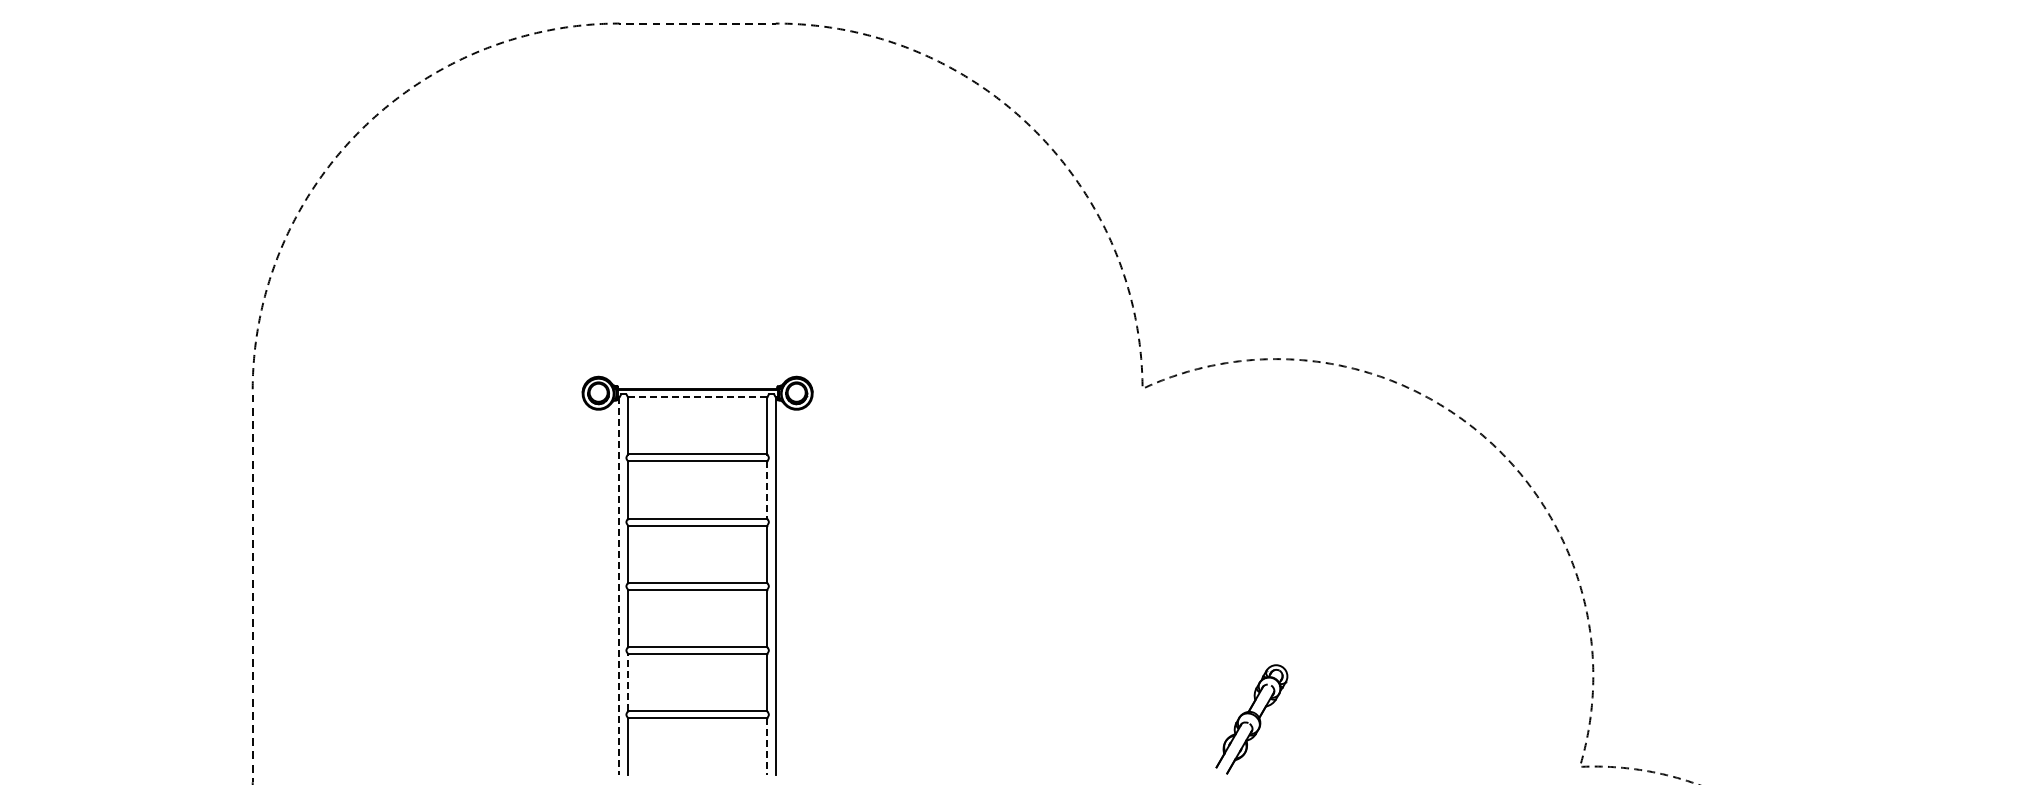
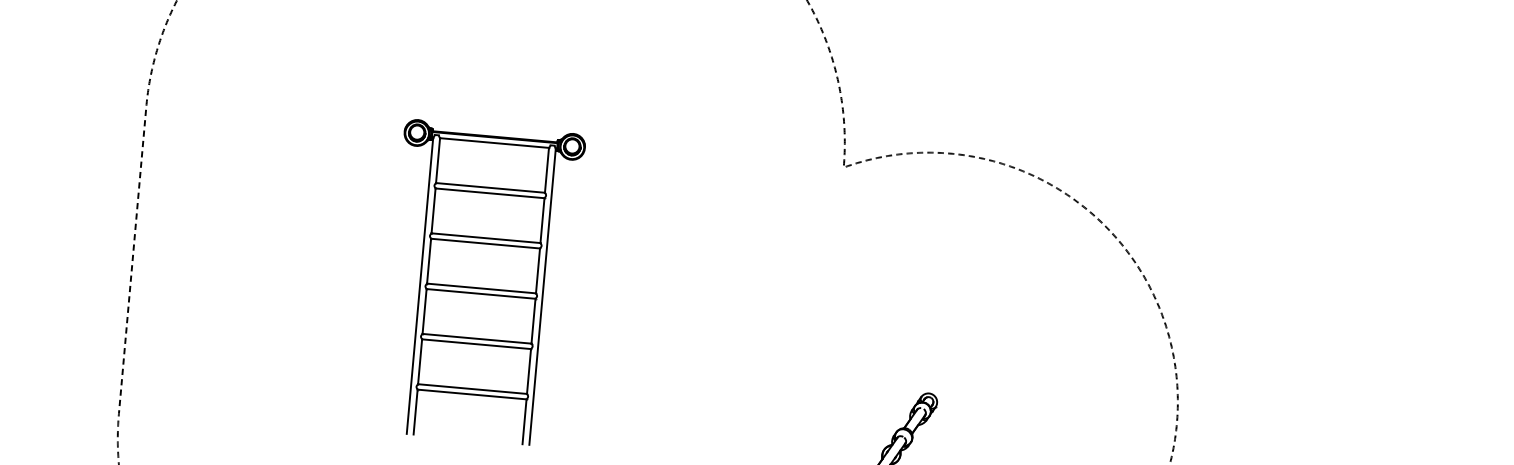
line: (698, 397) -> (495, 143), dashed -> solid
line: (767, 490) -> (542, 221), dashed -> solid
line: (619, 586) -> (420, 285), dashed -> solid
line: (628, 682) -> (420, 361), dashed -> solid
line: (767, 746) -> (524, 421), dashed -> solid

